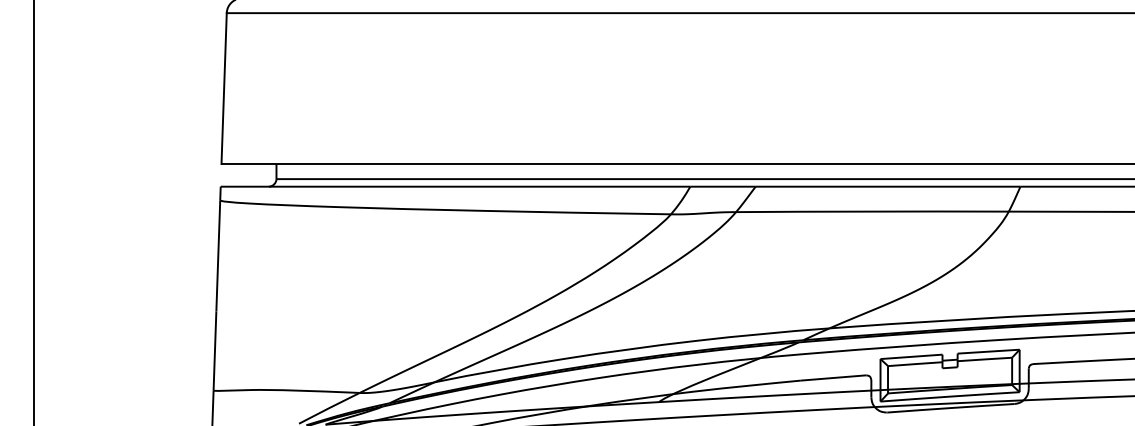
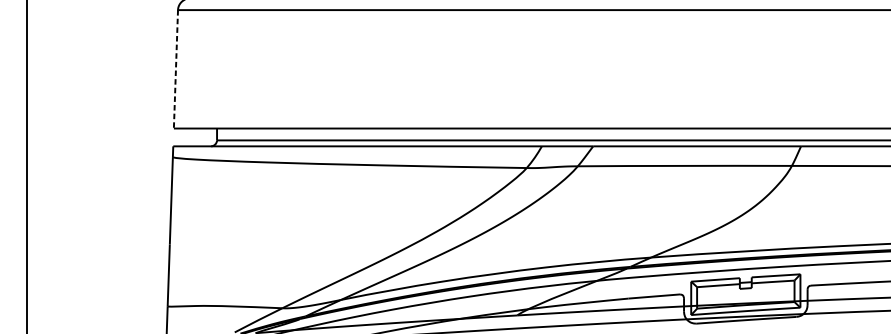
line: (224, 89) -> (176, 70), solid -> dashed

